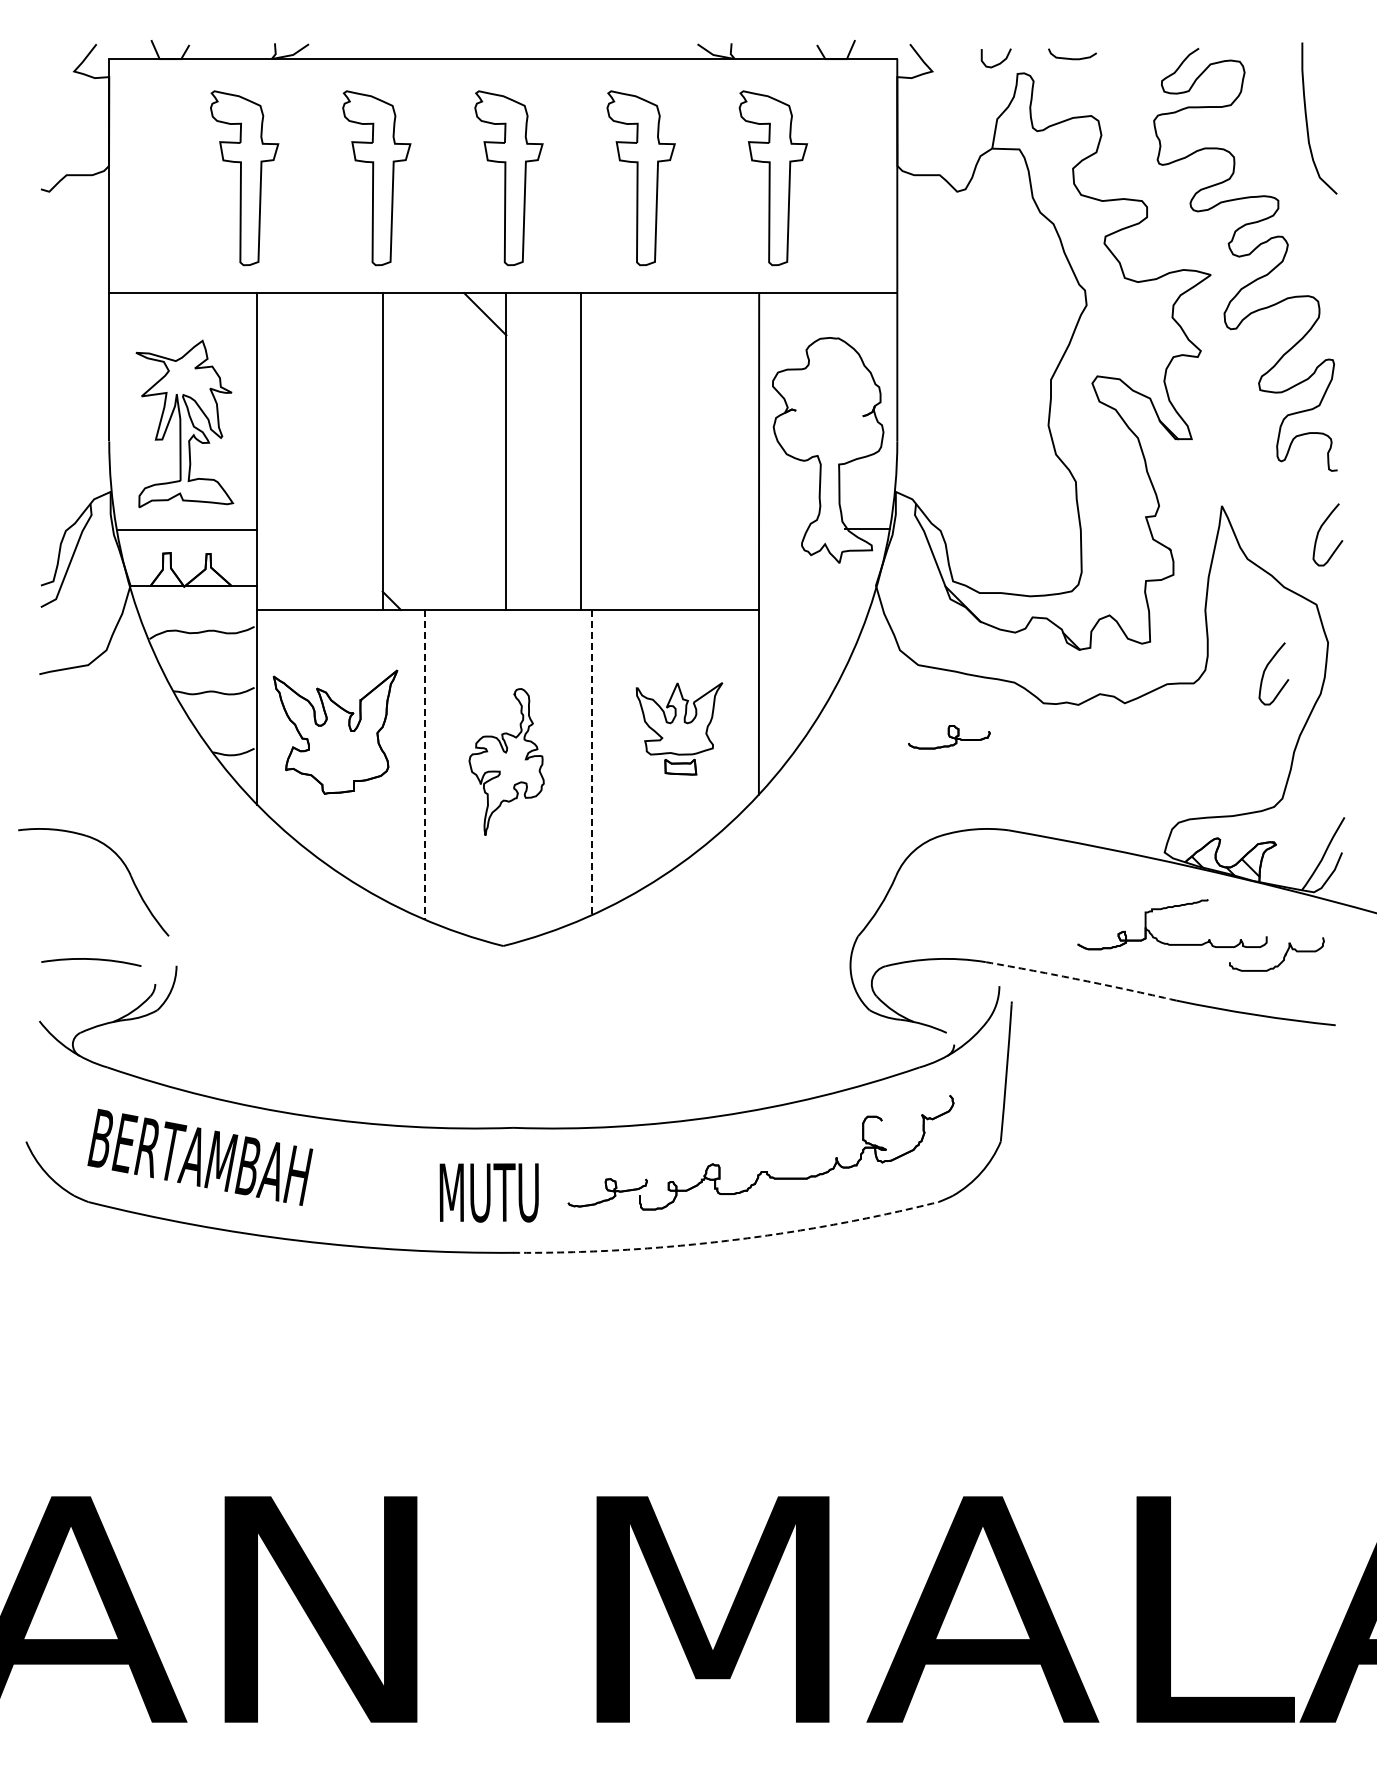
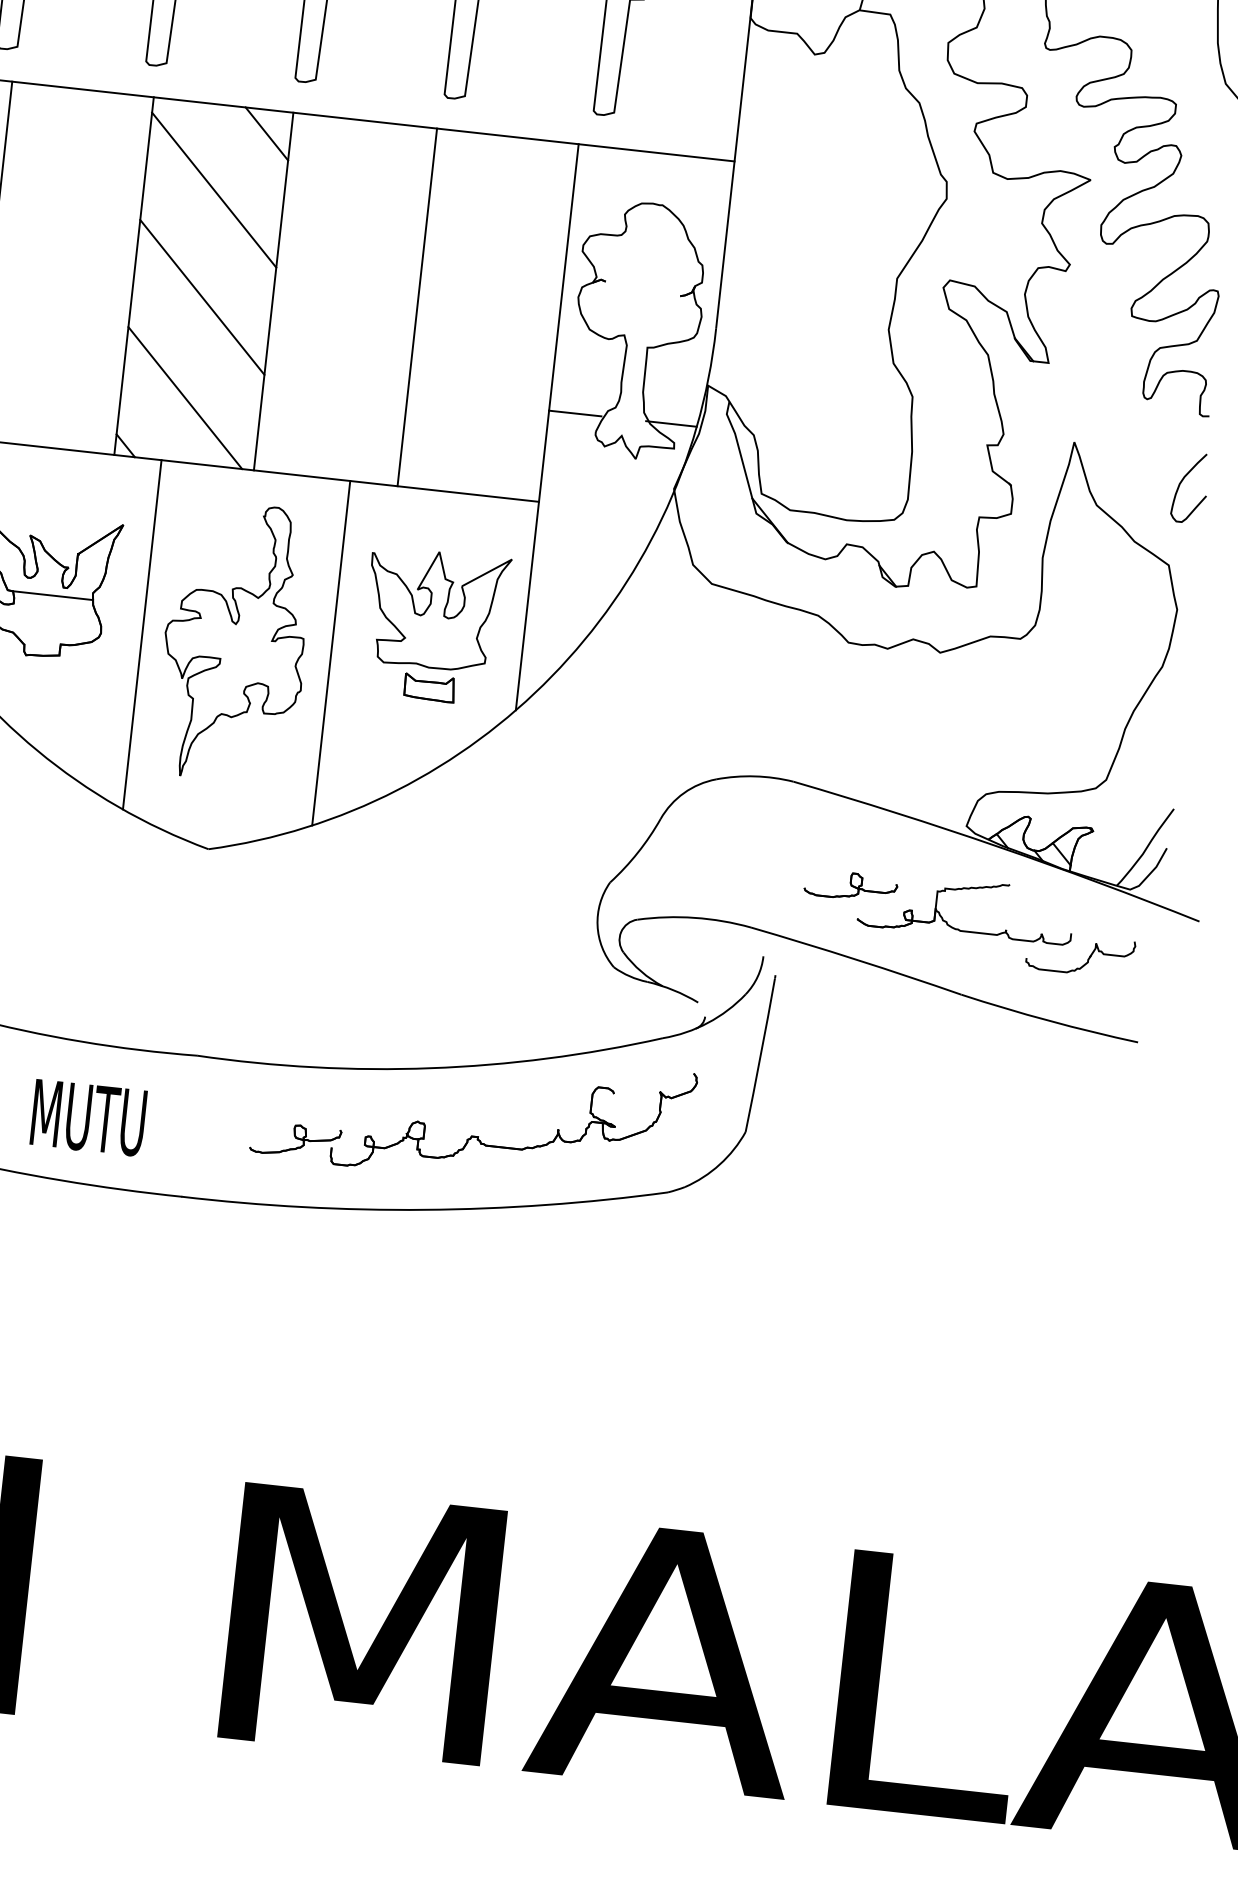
line: (444, 368) -> (214, 190), added
line: (580, 451) -> (417, 307), moved
line: (444, 463) -> (202, 297), added
line: (782, 529) -> (575, 413), added
line: (439, 552) -> (185, 397), added
curve: (1266, 669) -> (1104, 632), removed
part: (679, 728) -> (434, 625), size x1.43
part: (949, 737) -> (851, 886), moved
line: (342, 739) -> (52, 596), added
part: (506, 761) -> (235, 641), size x1.67
line: (591, 762) -> (330, 653), dashed -> solid
line: (424, 764) -> (142, 634), dashed -> solid
arc: (1081, 980) -> (856, 960), dashed -> solid
text: (488, 1192) -> (87, 1117), moved
arc: (727, 1240) -> (424, 1209), dashed -> solid

